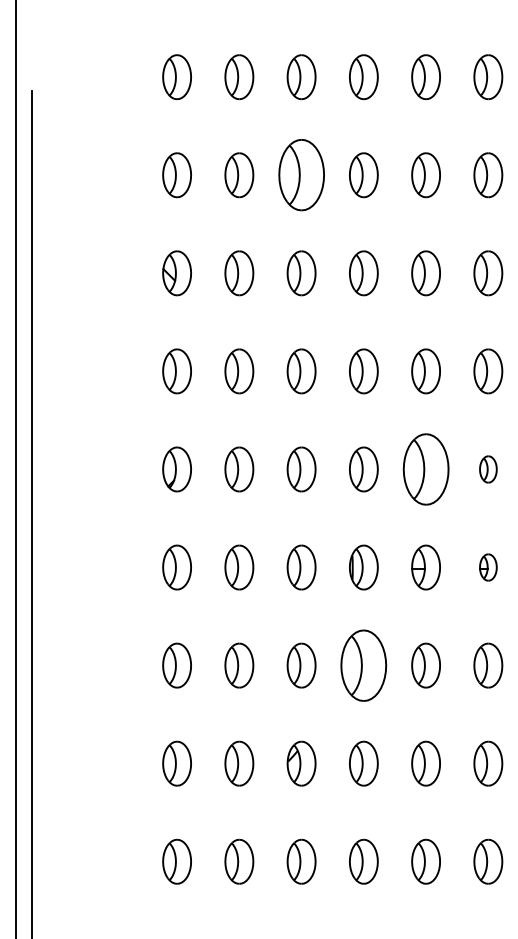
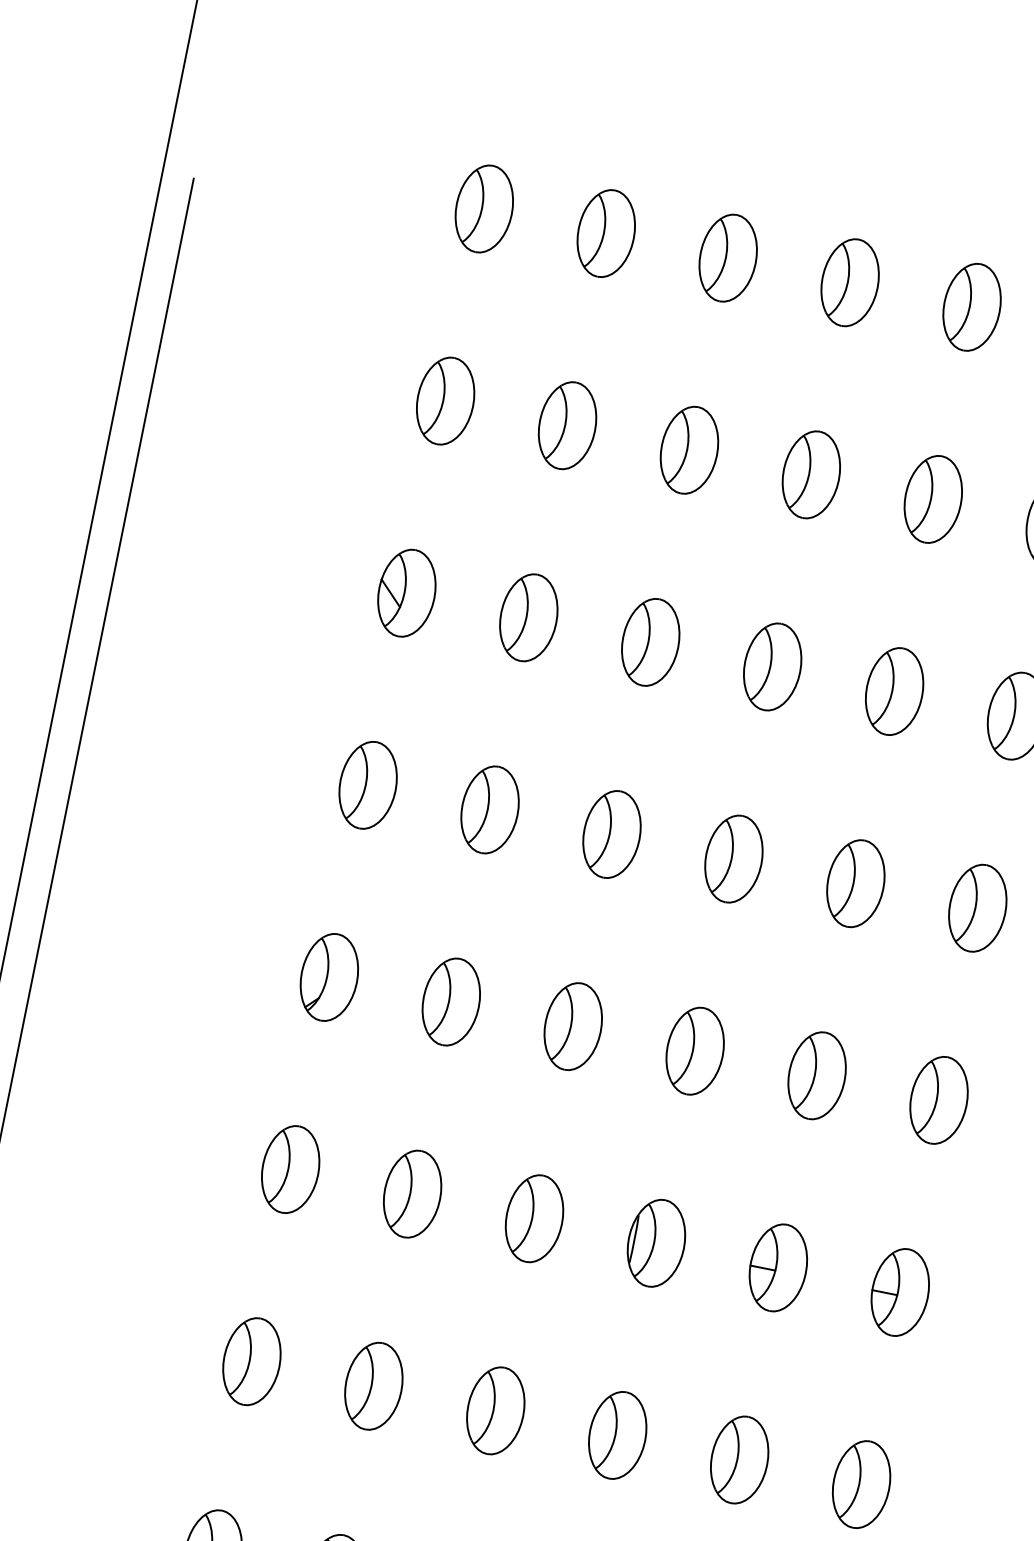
part: (301, 175) -> (689, 450), size x0.62
part: (425, 469) -> (815, 1075), size x0.62
part: (488, 469) -> (939, 1100), size x1.67
part: (488, 567) -> (900, 1292), size x1.67
part: (363, 665) -> (617, 1435), size x0.62

